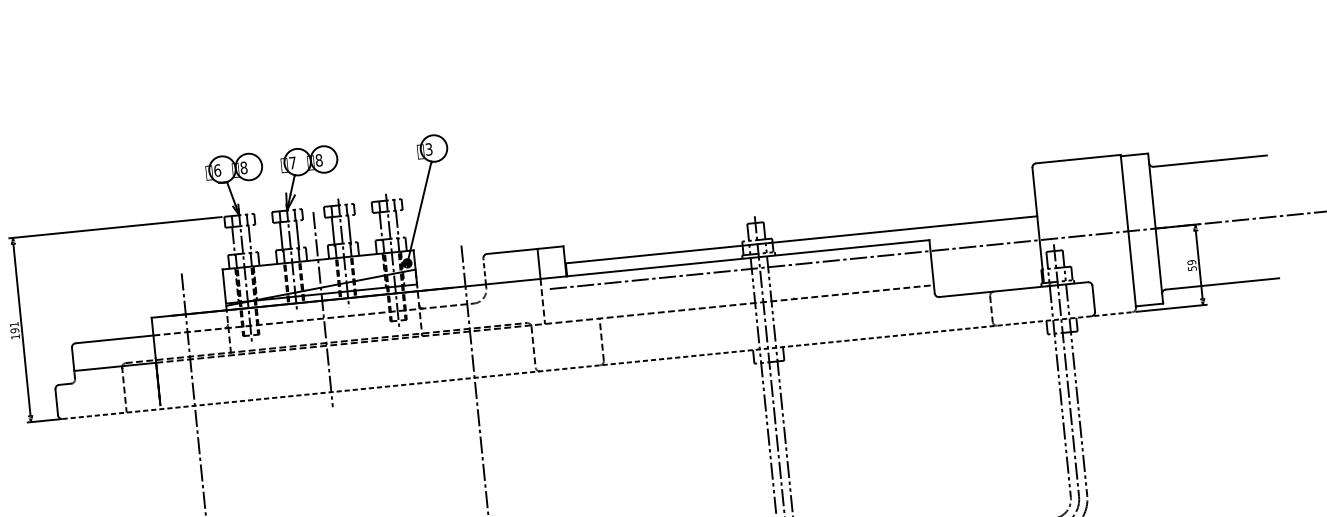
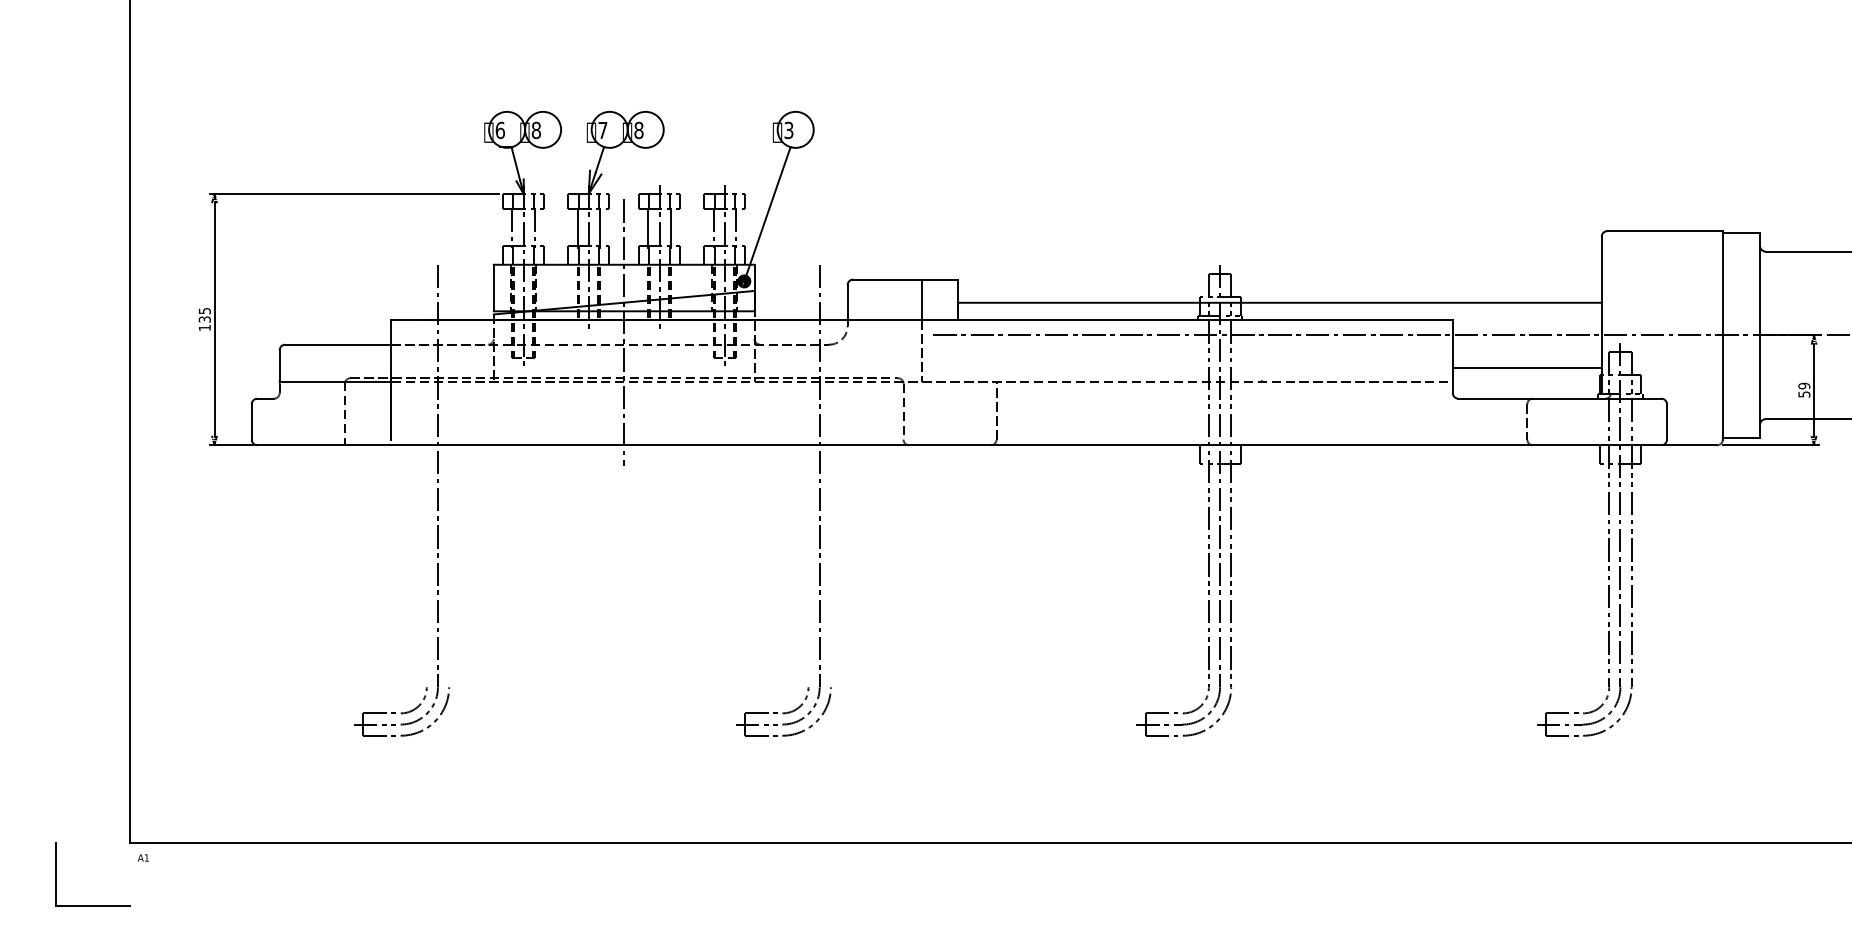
line: (986, 269) -> (1526, 367), added
line: (484, 271) -> (847, 302), dashed -> solid
text: (14, 327) -> (204, 315), 191 -> 135
line: (597, 365) -> (987, 445), dashed -> solid

